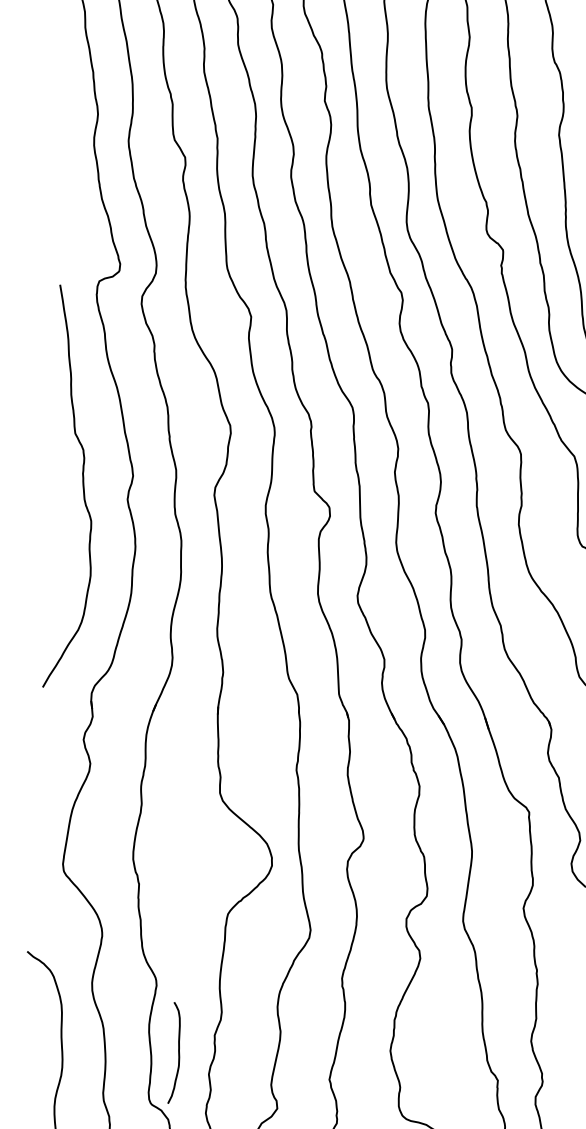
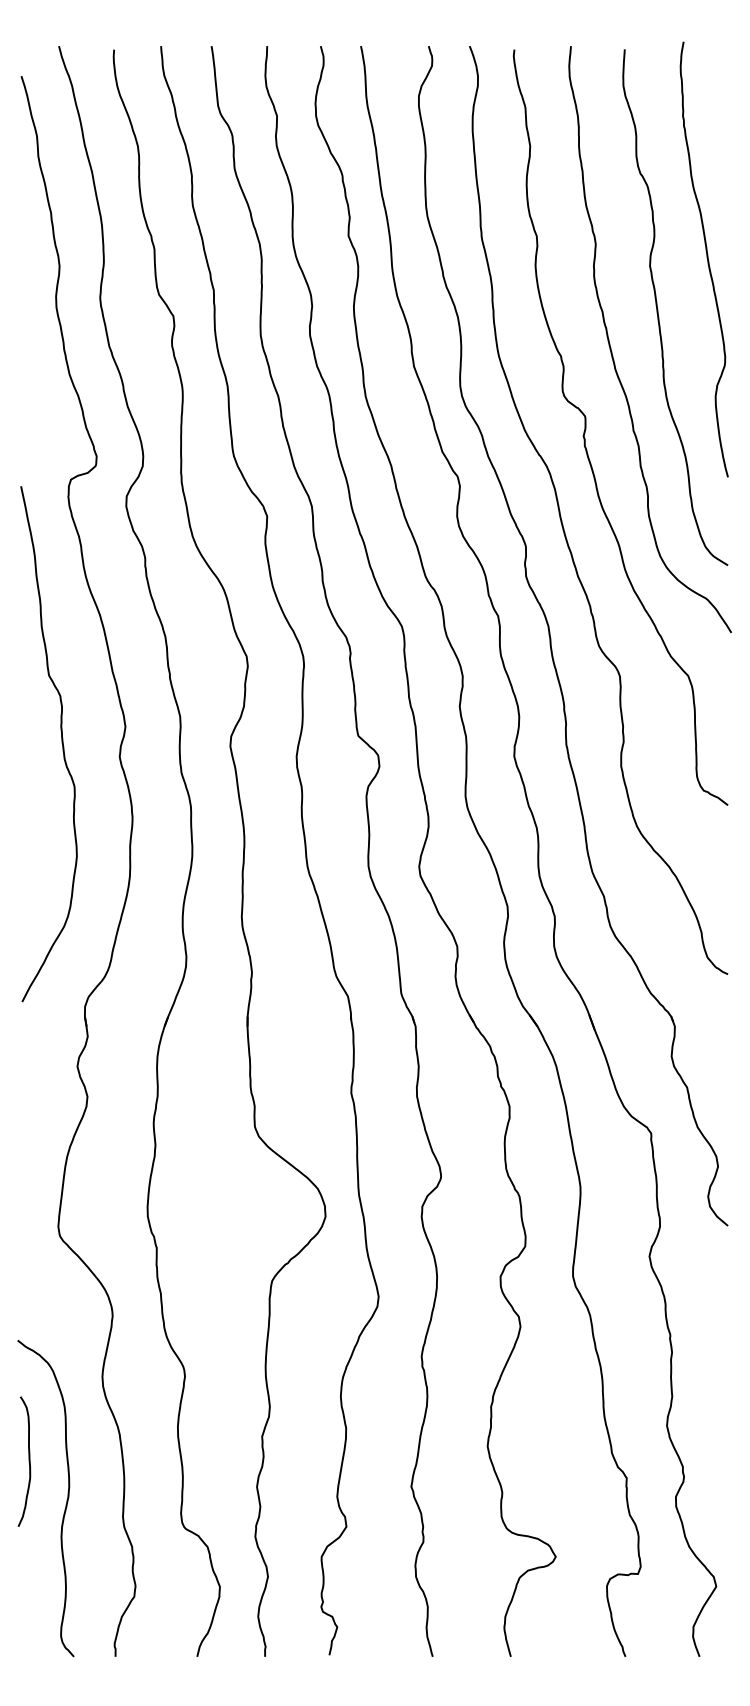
curve: (178, 1053) -> (28, 1461), moved

